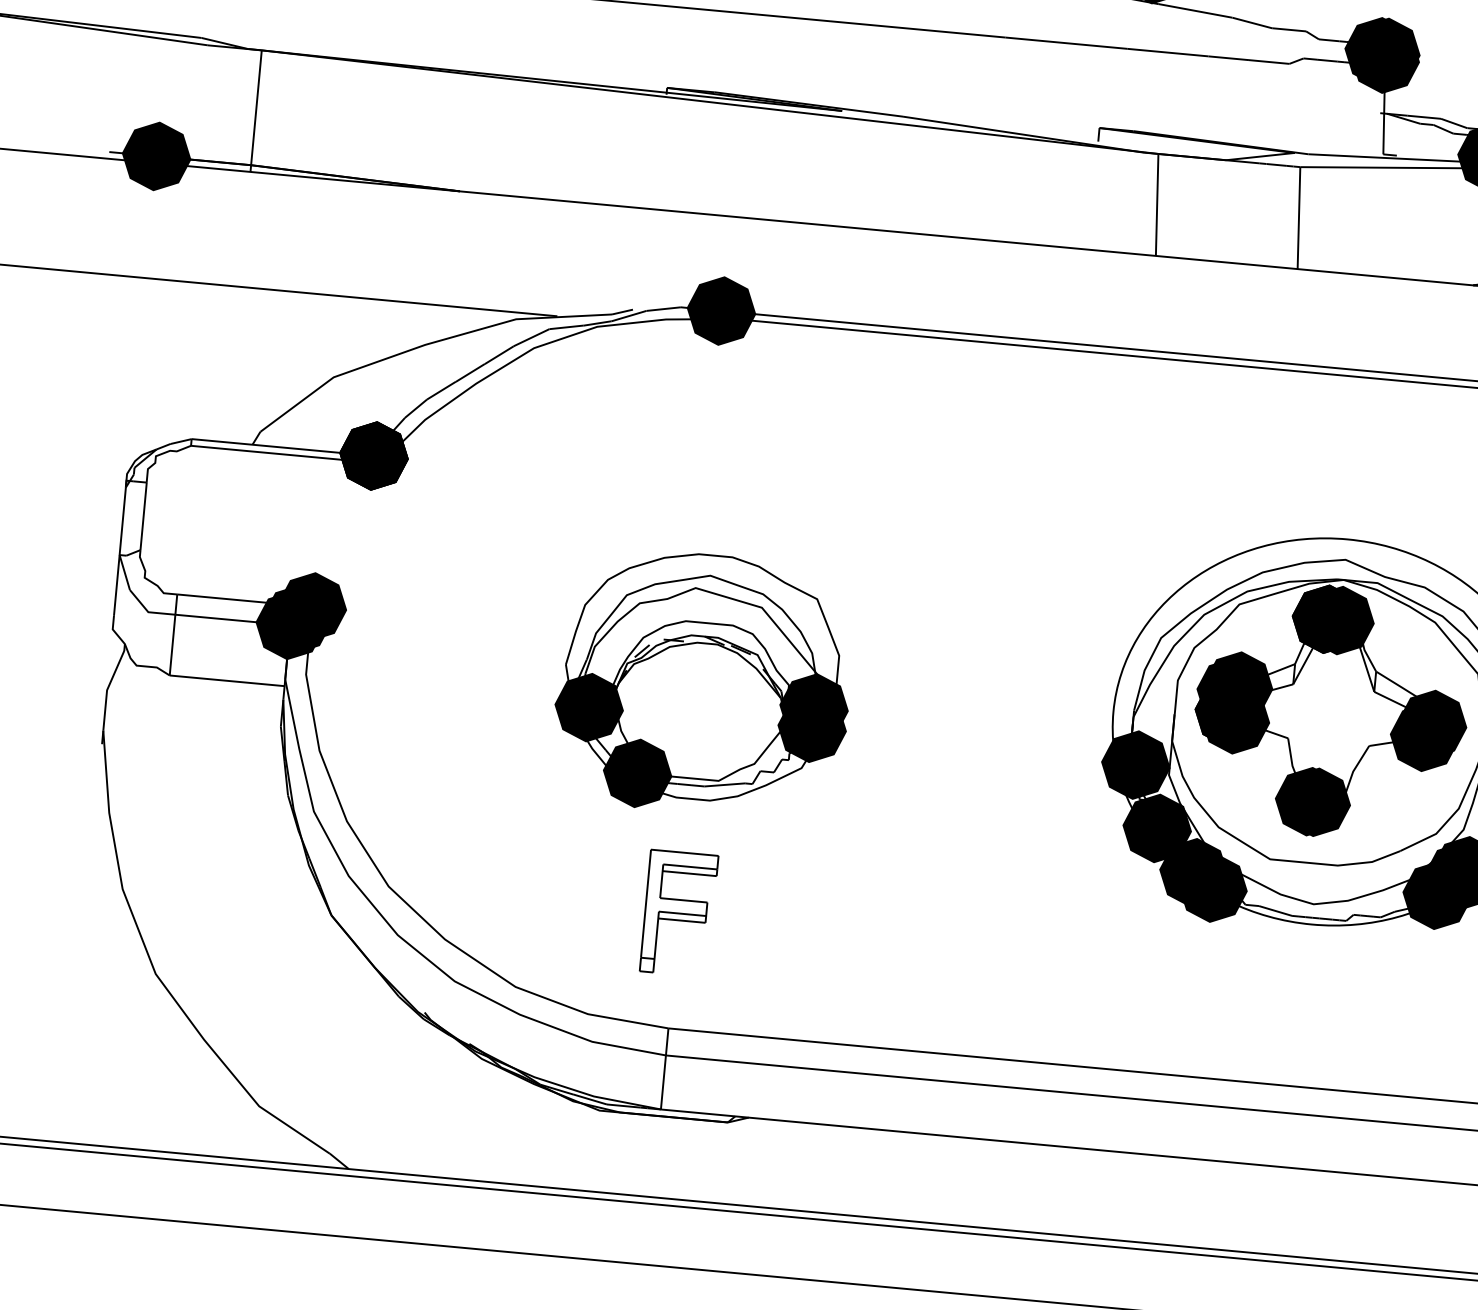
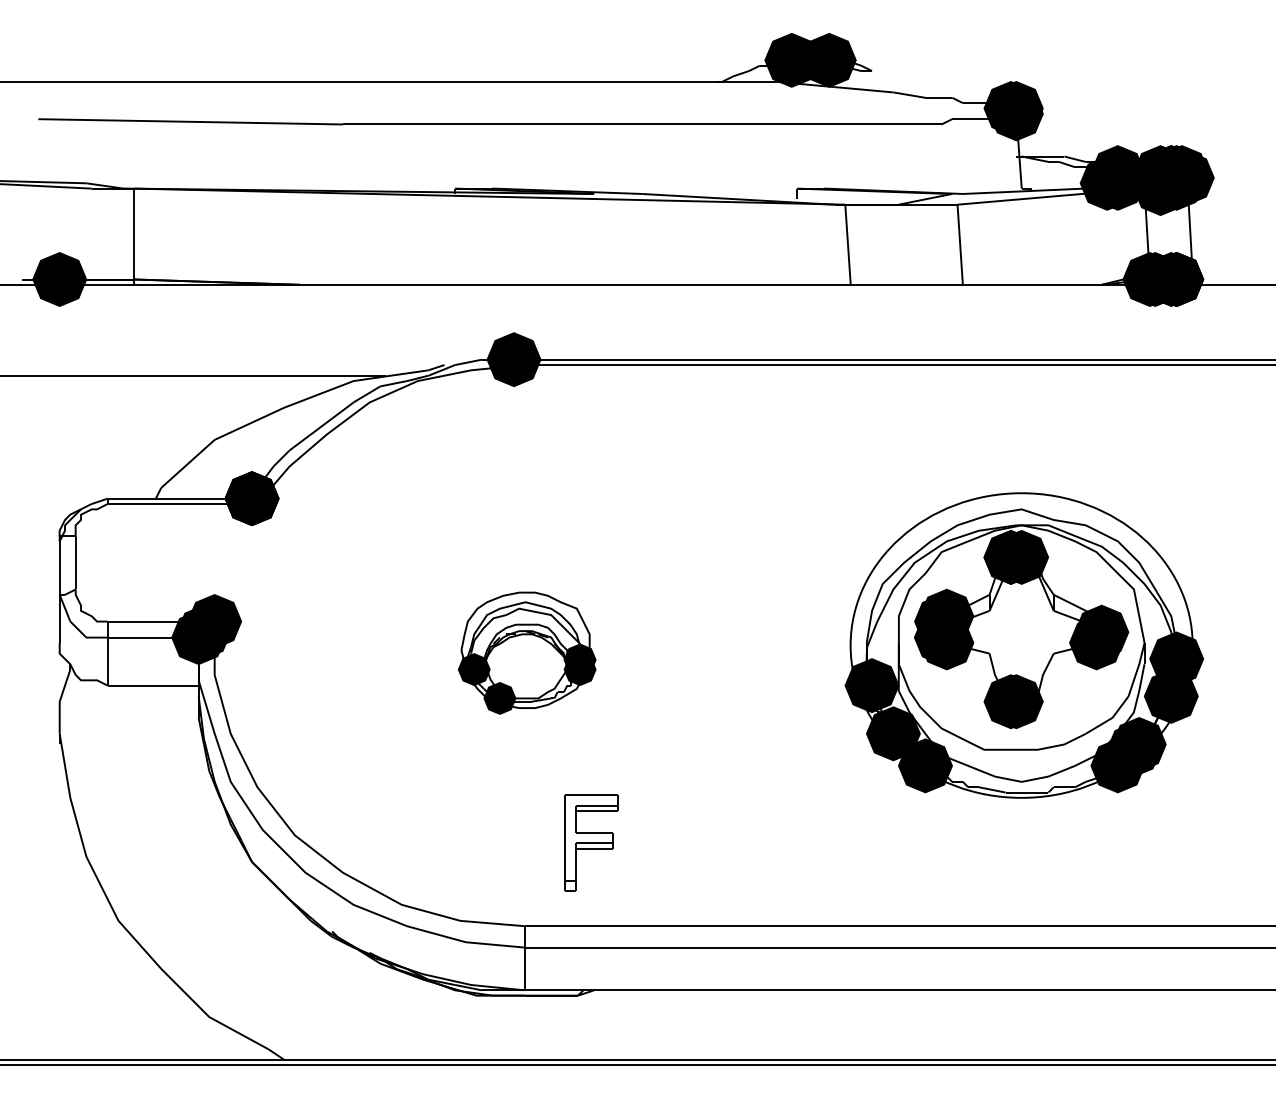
part: (702, 683) -> (526, 653), size x0.6
fill: (1212, 888) -> (941, 776), removed
part: (679, 912) -> (591, 842), moved

